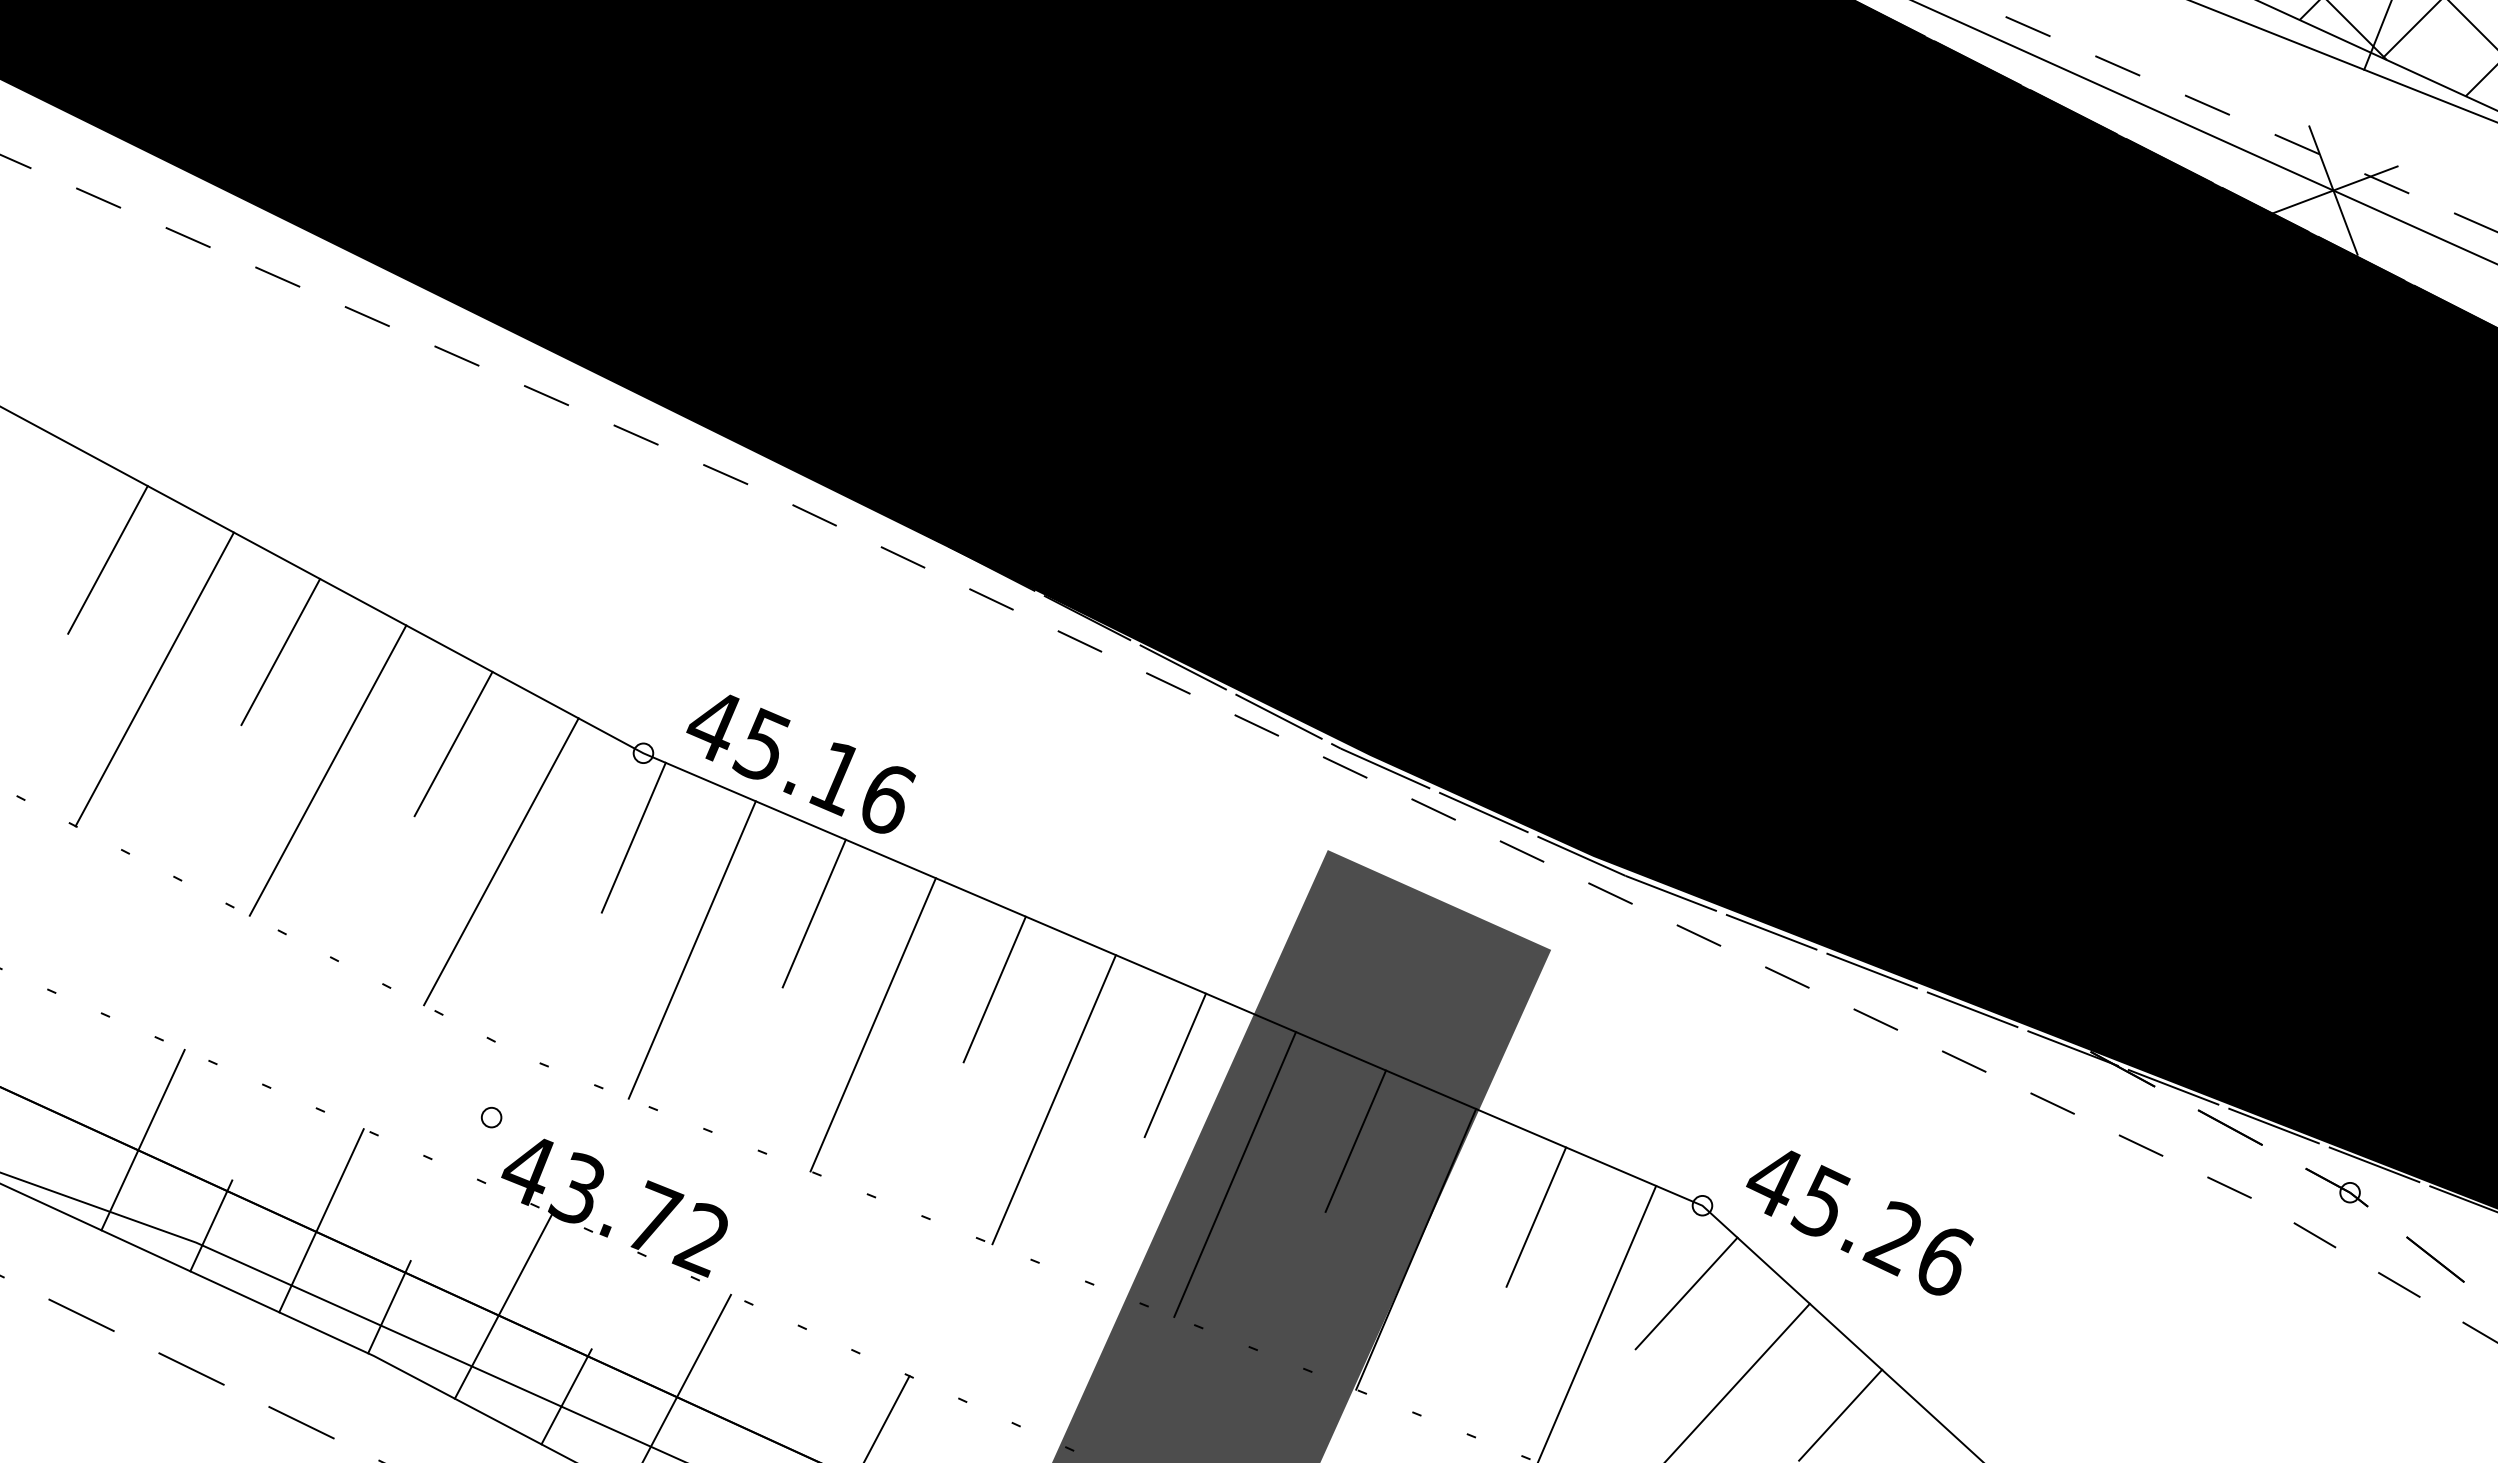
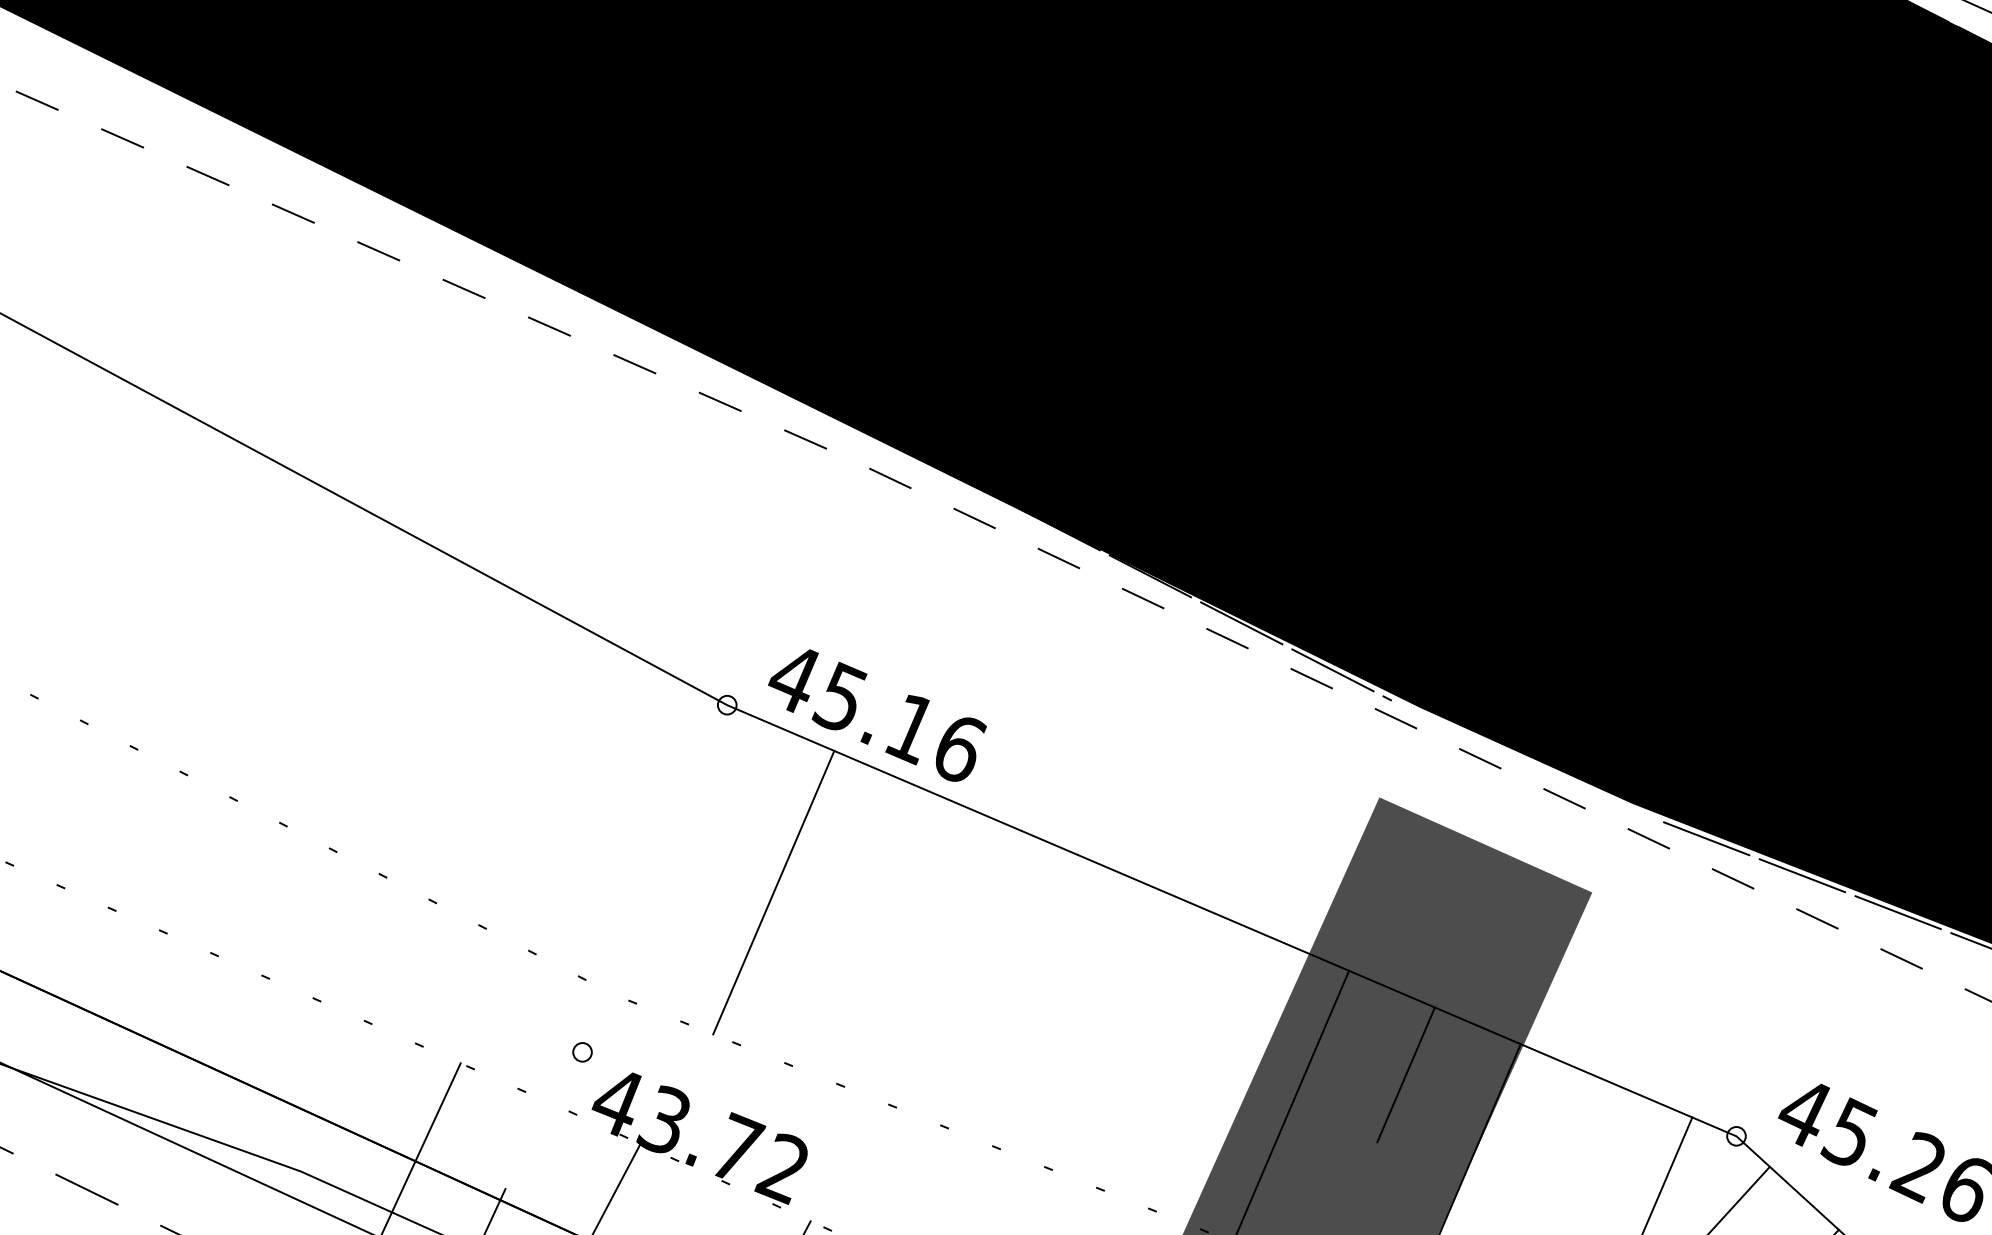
line: (107, 559) -> (216, 520), removed
line: (280, 652) -> (381, 609), removed
line: (154, 679) -> (261, 634), removed
line: (453, 743) -> (546, 695), removed
line: (327, 770) -> (426, 721), removed
line: (1482, 811) -> (1526, 760), removed
line: (633, 837) -> (717, 785), removed
line: (501, 861) -> (591, 808), removed
line: (813, 913) -> (889, 857), removed
line: (994, 989) -> (1061, 930), removed
line: (872, 1024) -> (945, 963), removed
line: (1175, 1065) -> (1234, 1002), removed
line: (1053, 1099) -> (1118, 1035), removed
line: (142, 1139) -> (249, 1073), removed
line: (1536, 1216) -> (1578, 1146), removed
line: (211, 1225) -> (315, 1155), removed

